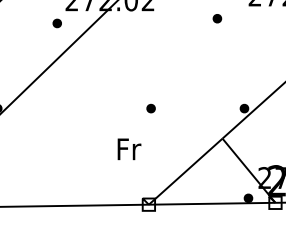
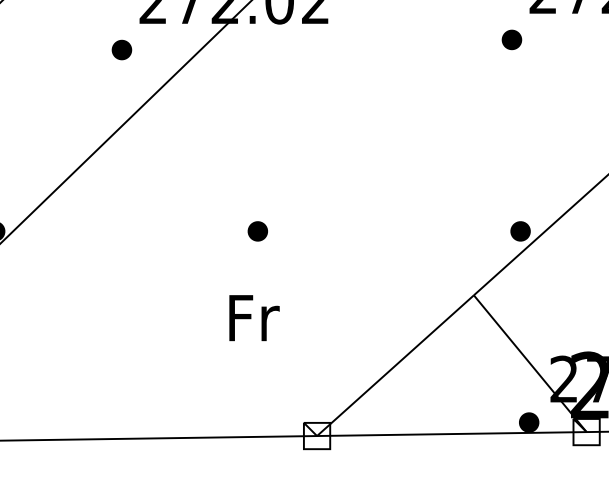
part: (217, 18) -> (512, 39), moved
part: (150, 108) -> (256, 231), moved
text: (129, 149) -> (254, 318), moved

